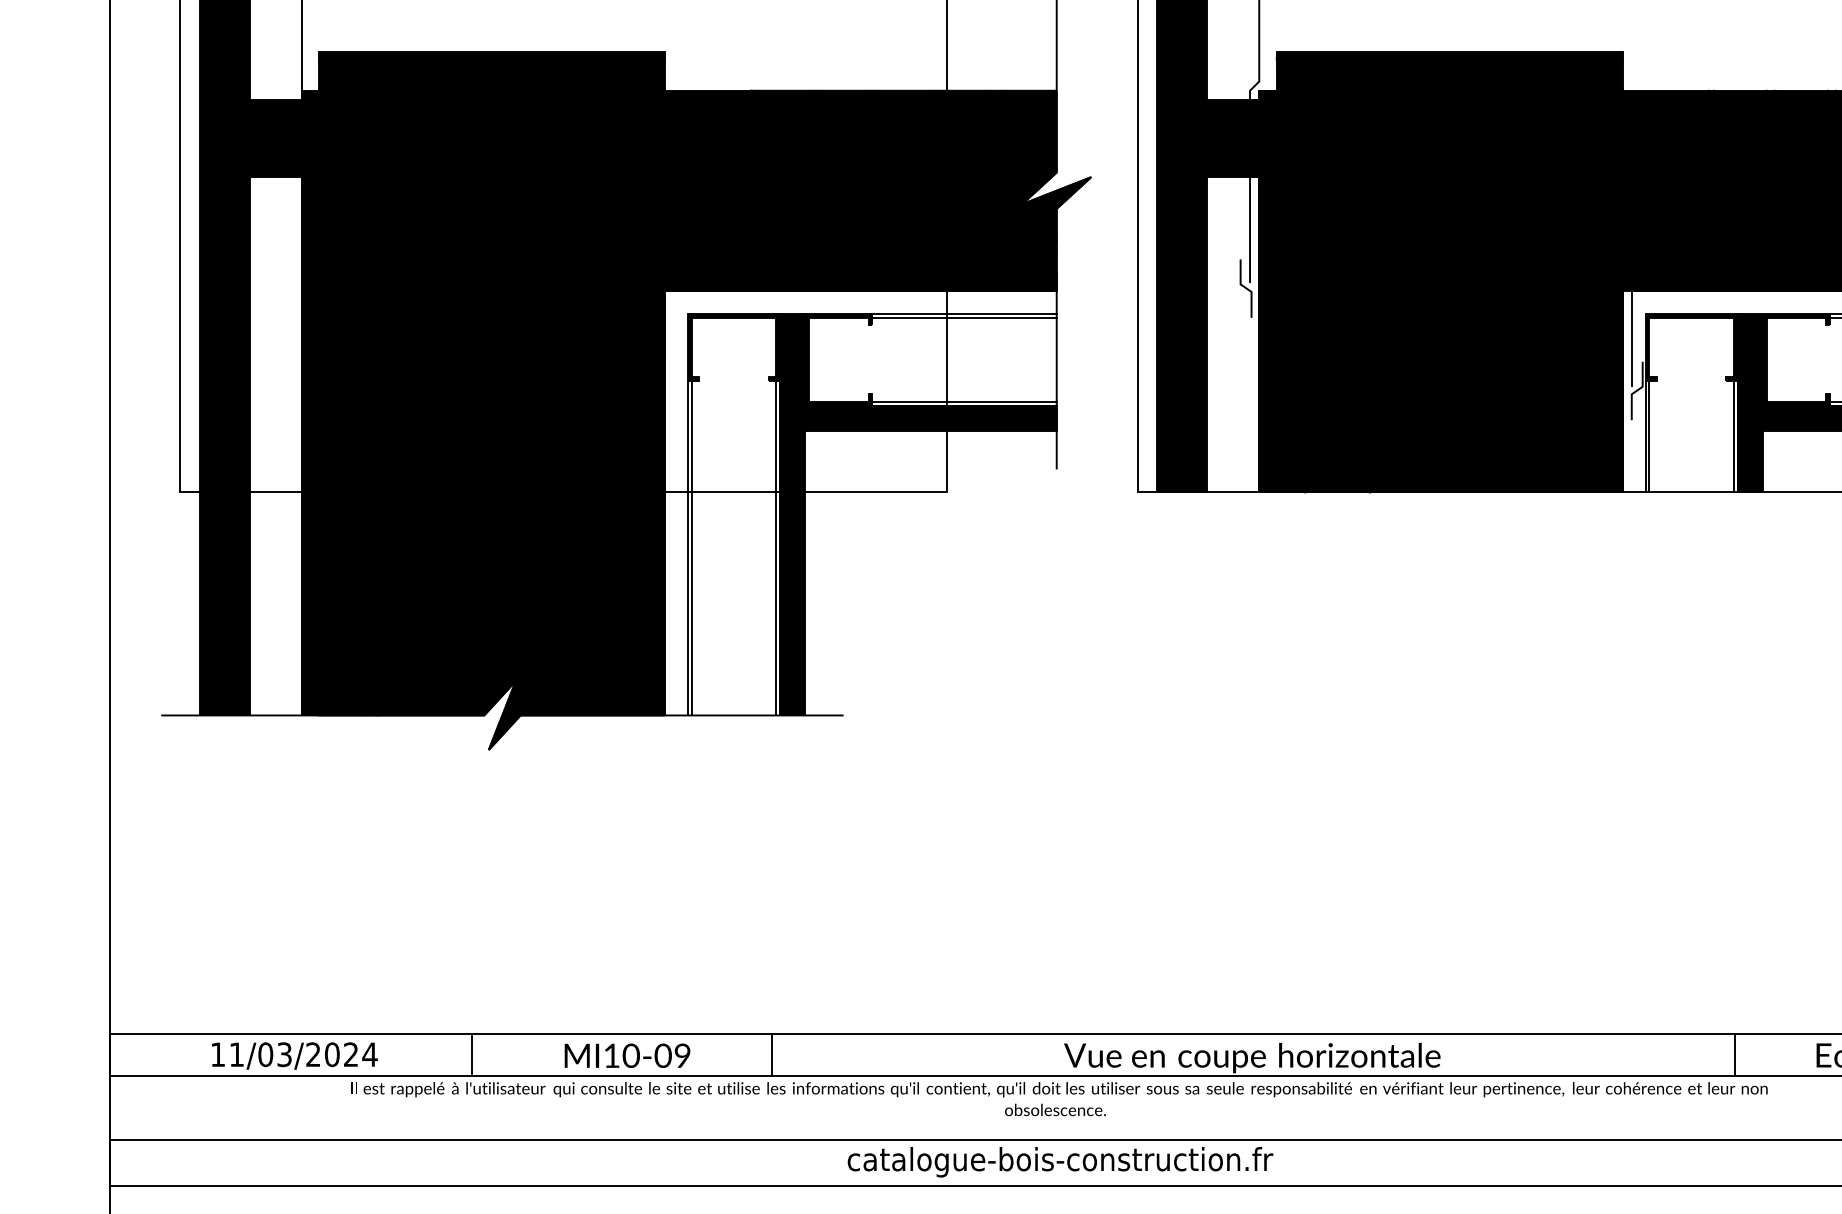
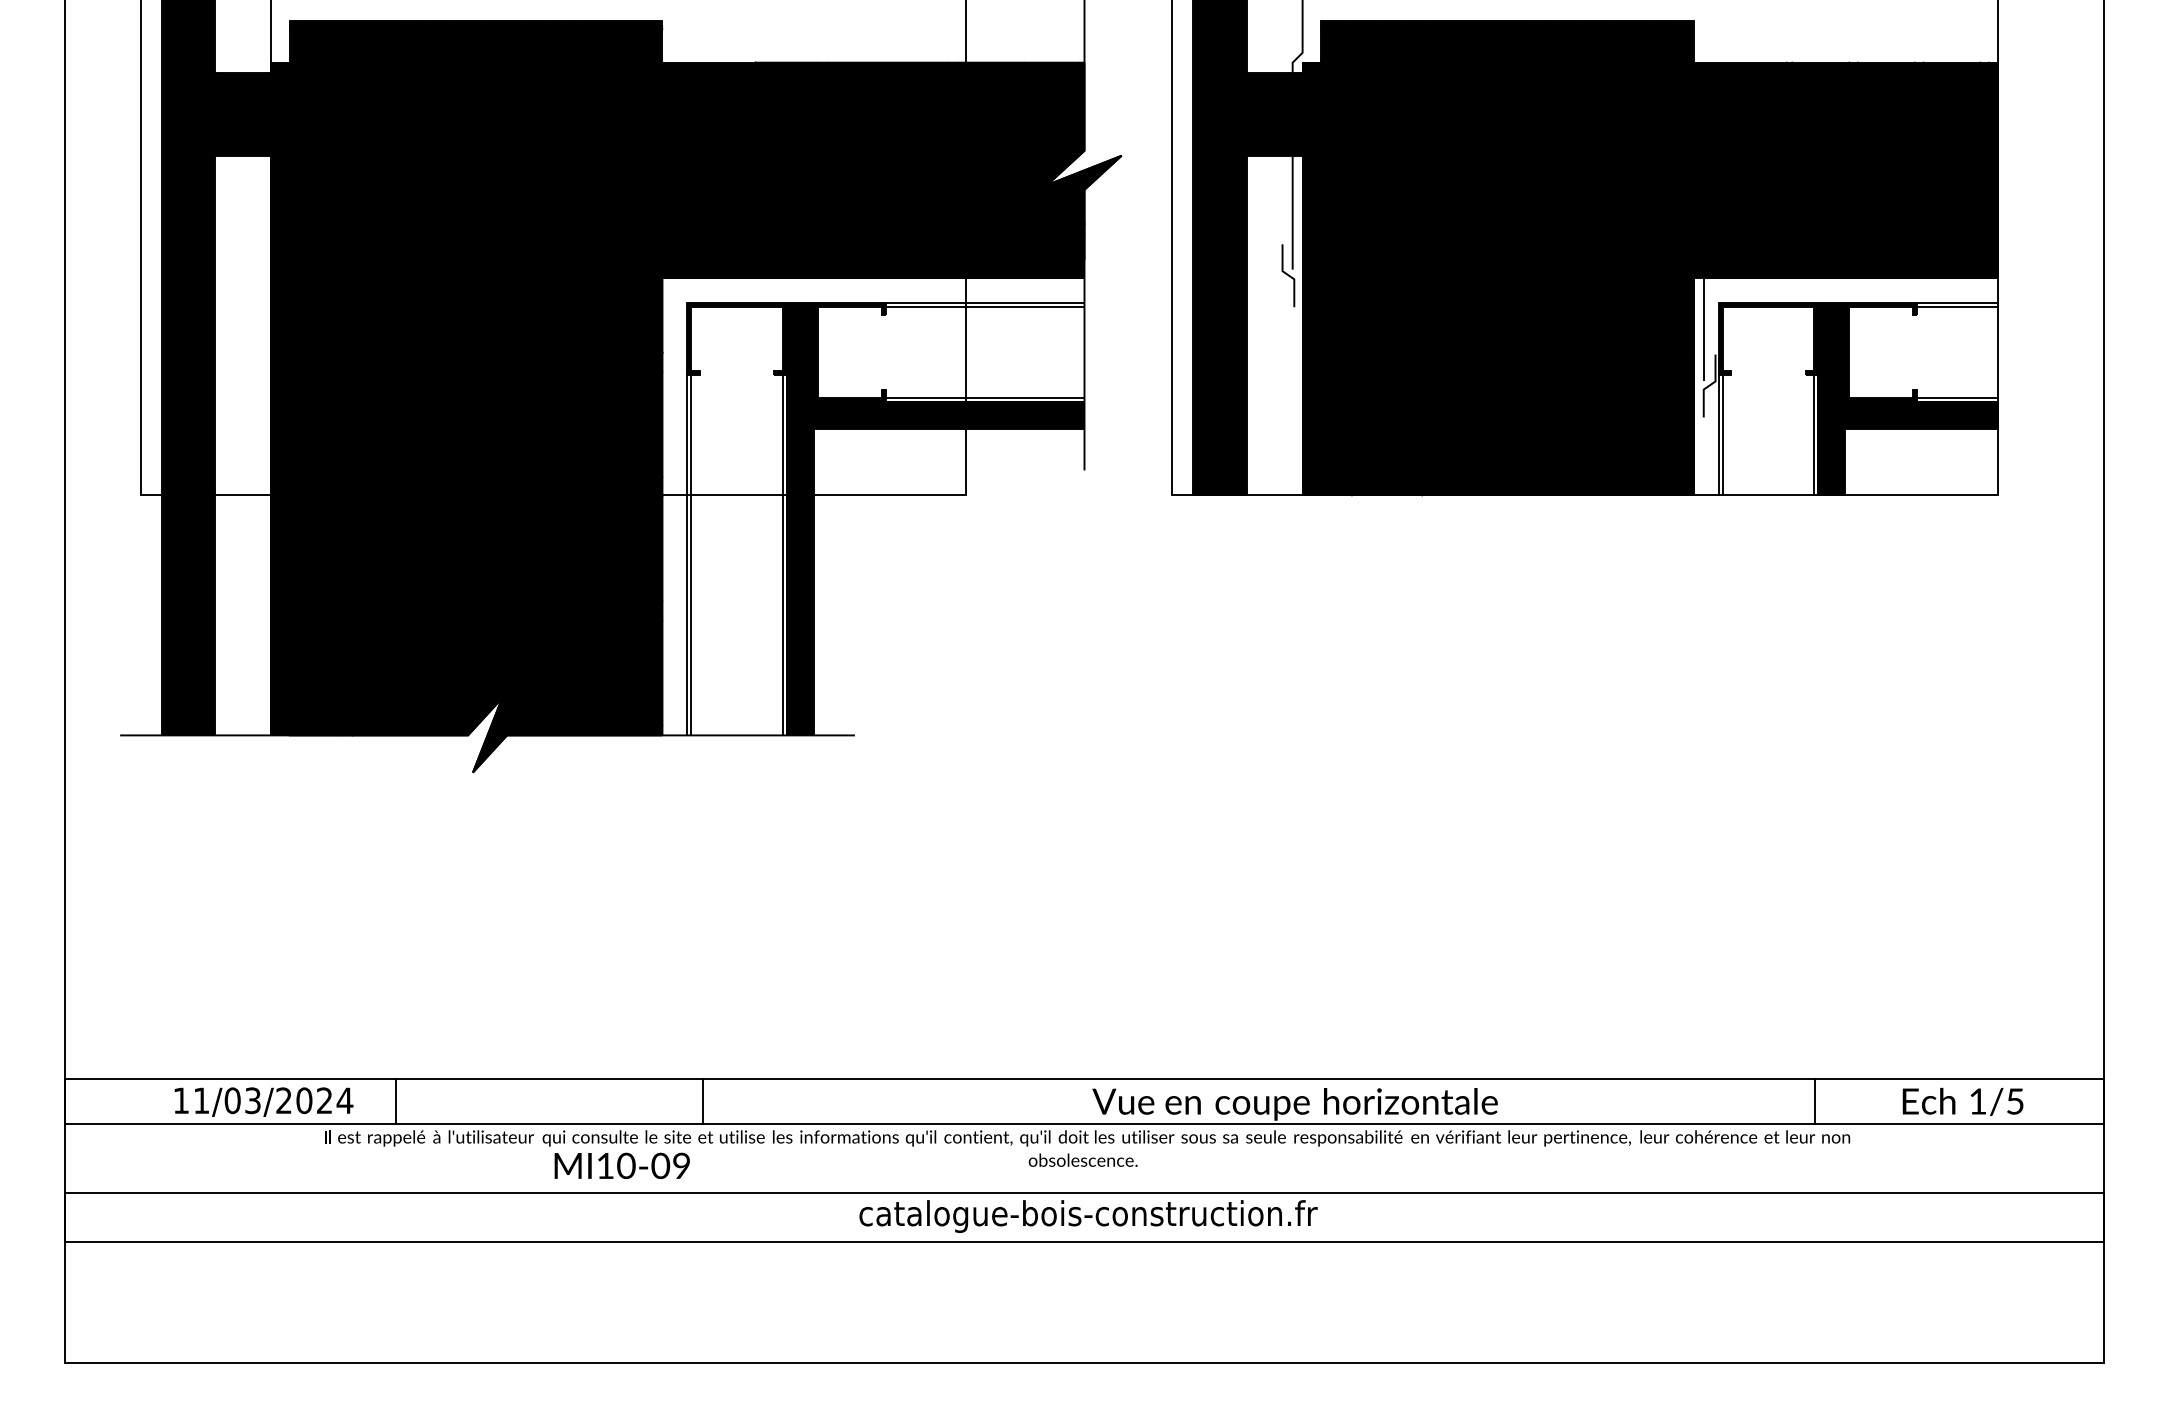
line: (471, 1055) -> (395, 1101), moved
text: (626, 1055) -> (621, 1165), moved
line: (771, 1055) -> (702, 1101), moved

